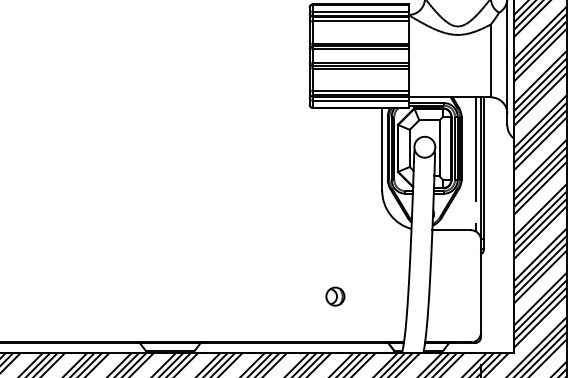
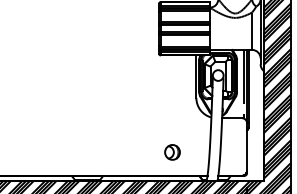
part: (333, 295) -> (171, 151), size x1.6

